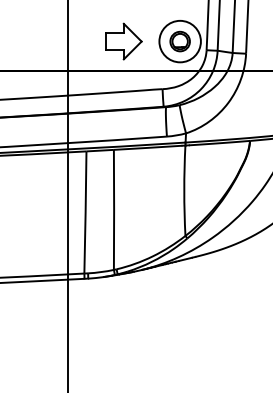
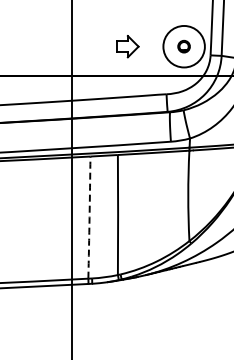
part: (123, 41) -> (127, 46), size x0.6
part: (179, 41) -> (183, 46), size x0.6
arc: (85, 212) -> (89, 217), solid -> dashed

